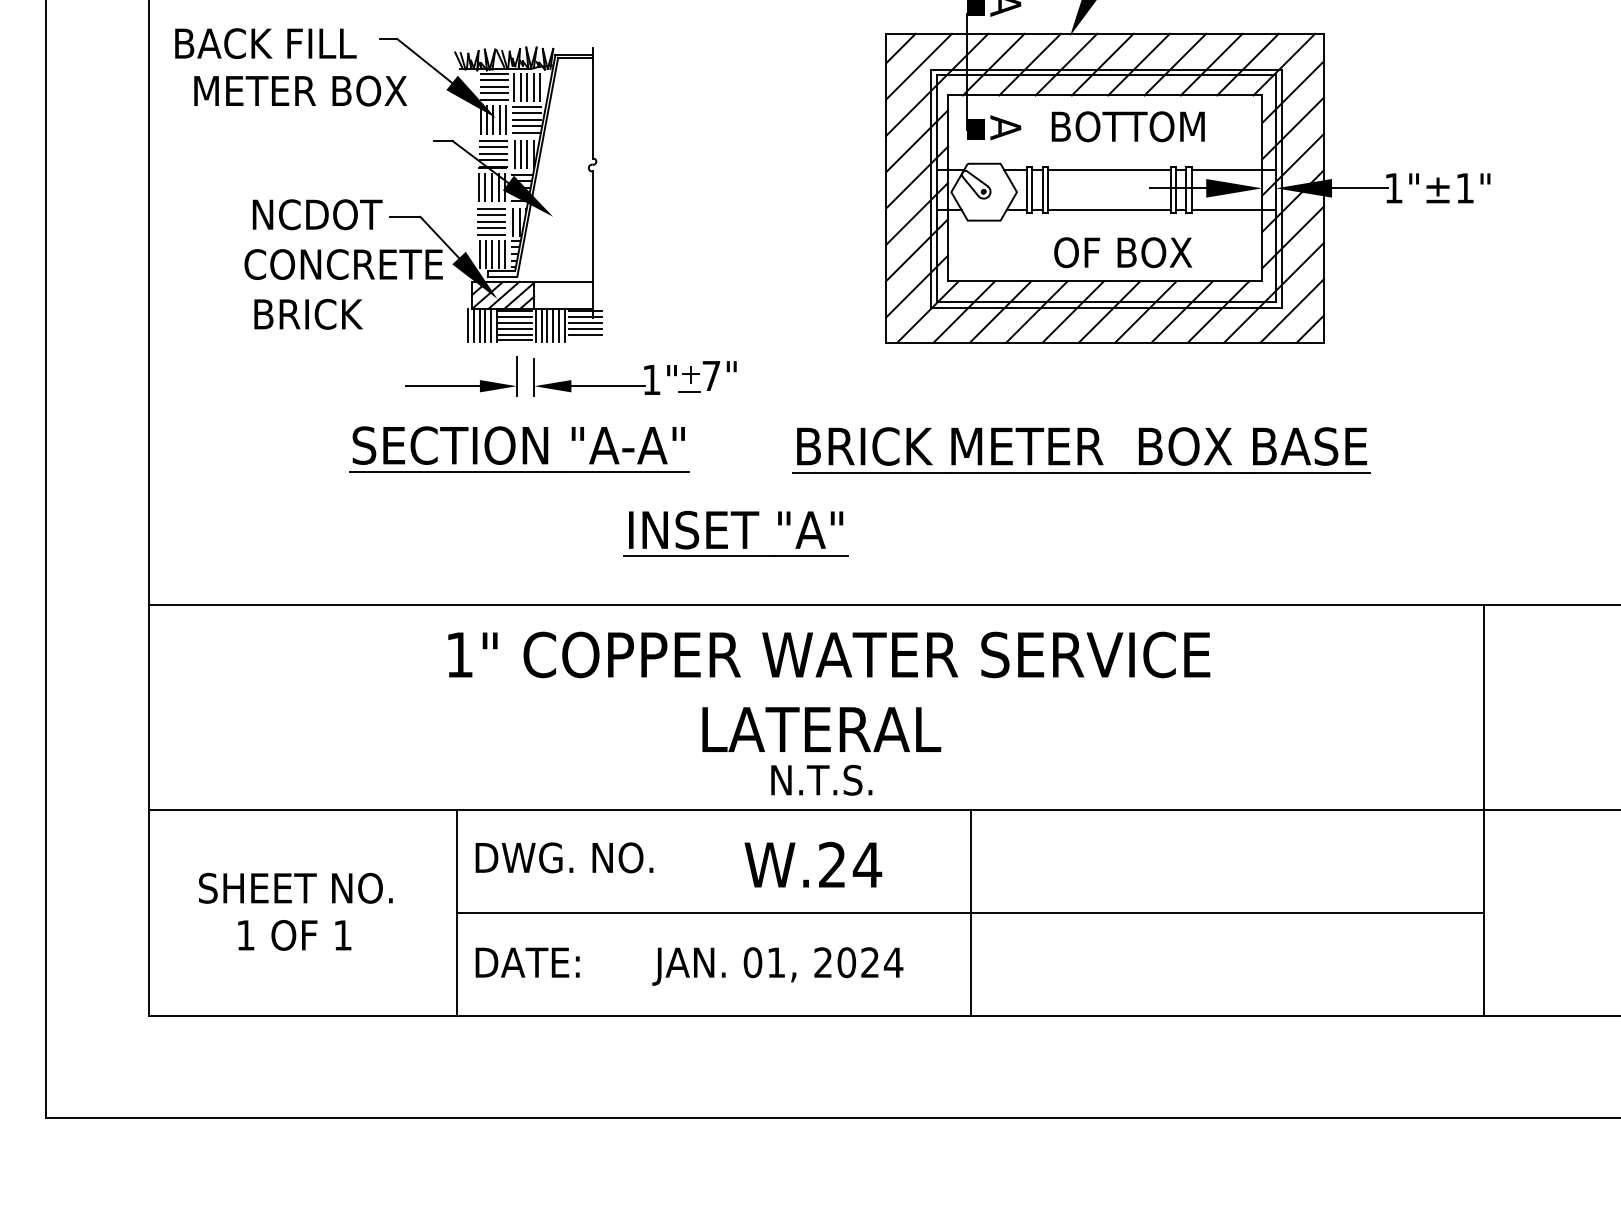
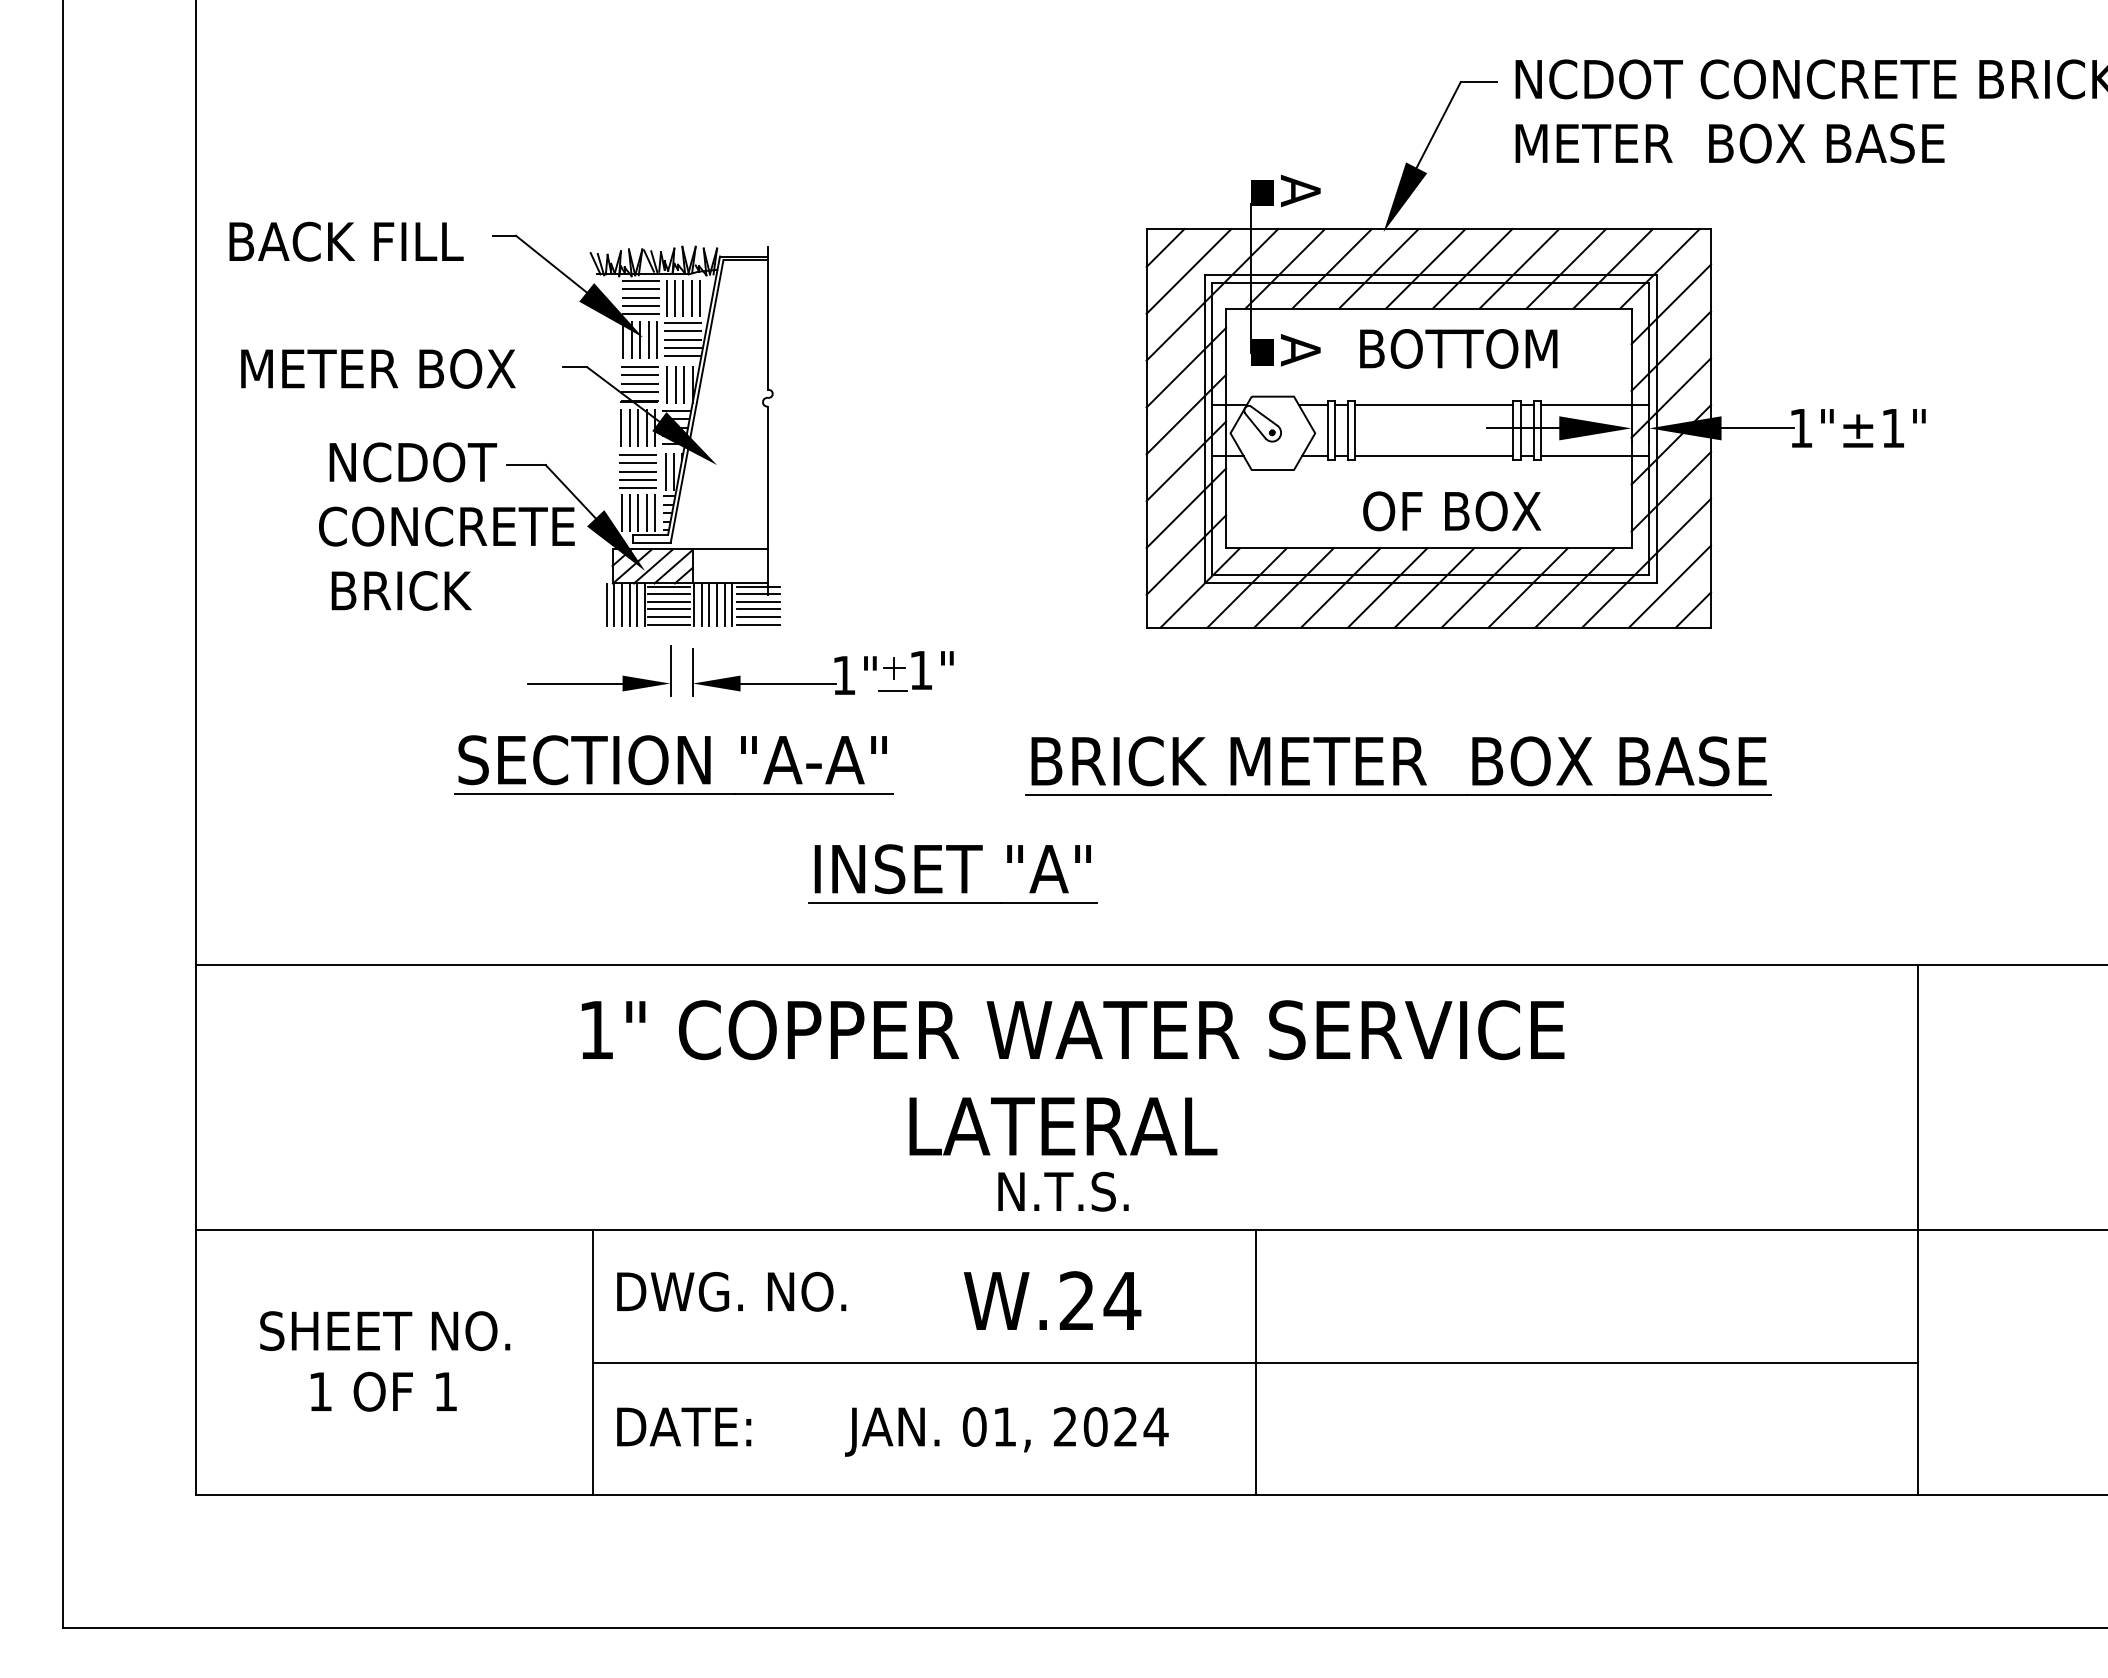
text: (300, 90) -> (378, 368), moved
line: (585, 340) -> (758, 624), added
text: (711, 376) -> (921, 670), 7" -> 1"

